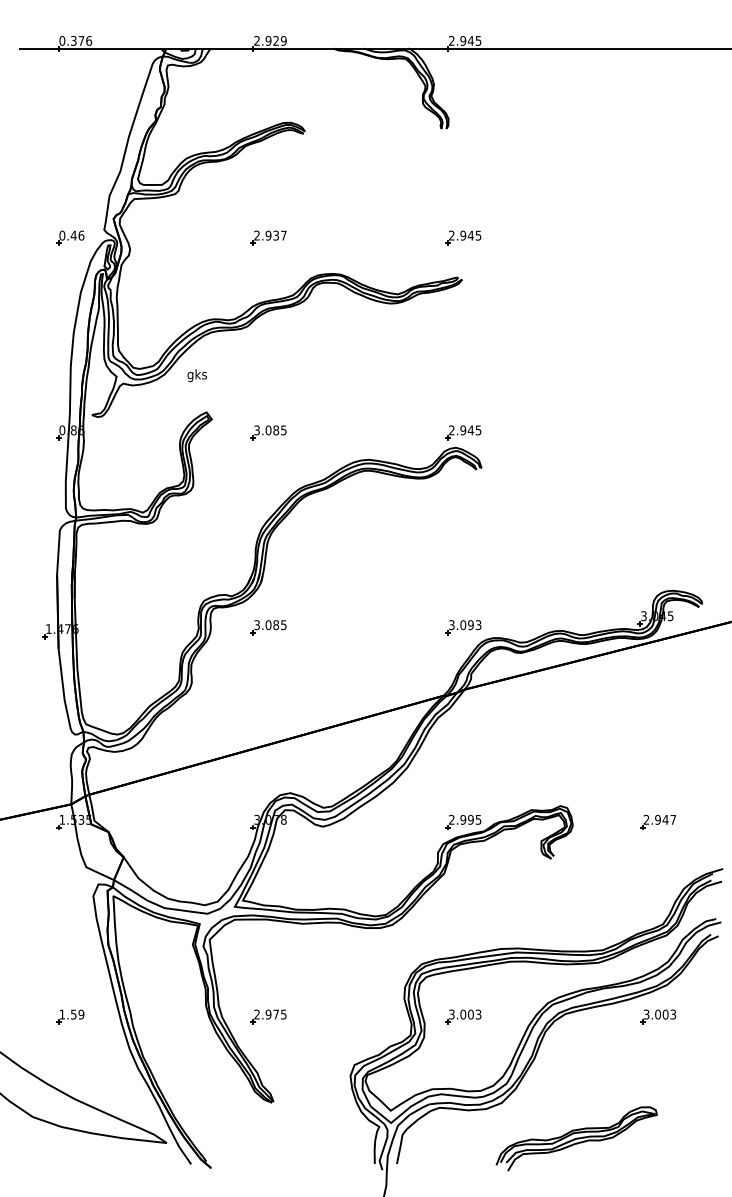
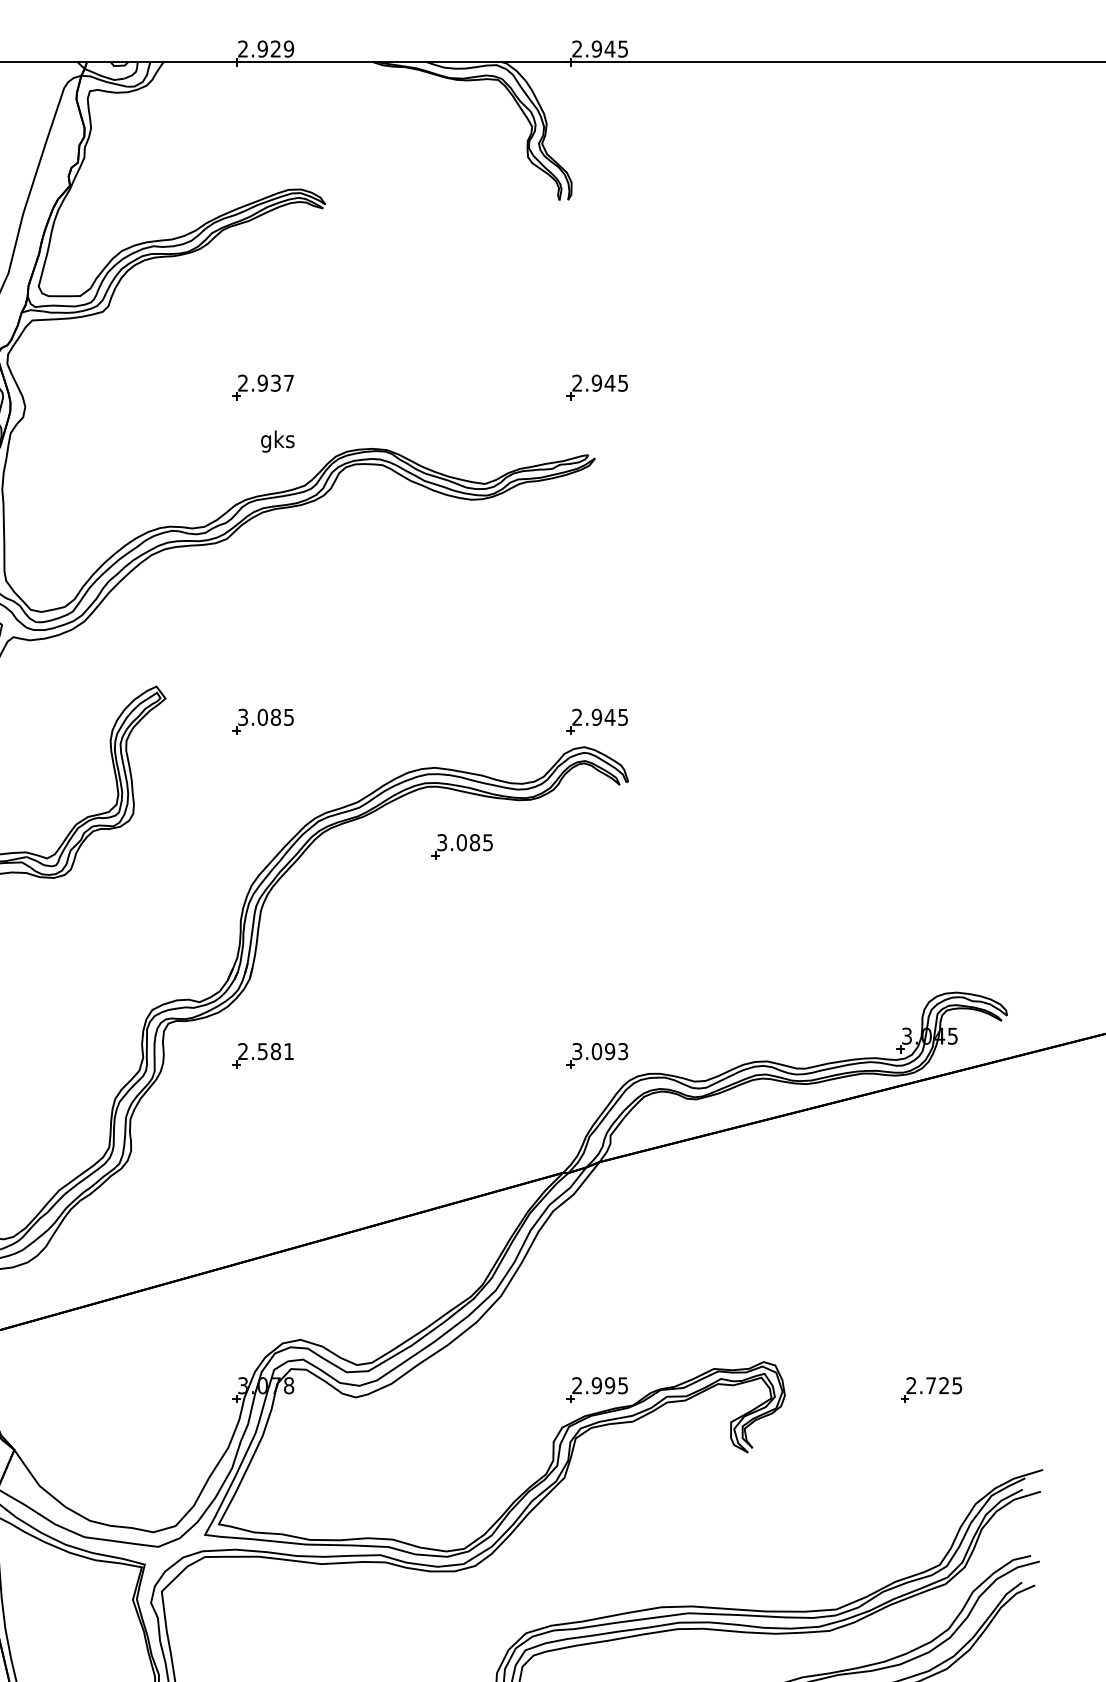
text: (196, 375) -> (276, 441), moved
part: (384, 505) -> (461, 846), added
text: (270, 625) -> (266, 1052), 3.085 -> 2.581
text: (665, 819) -> (943, 1385), 2.947 -> 2.725

